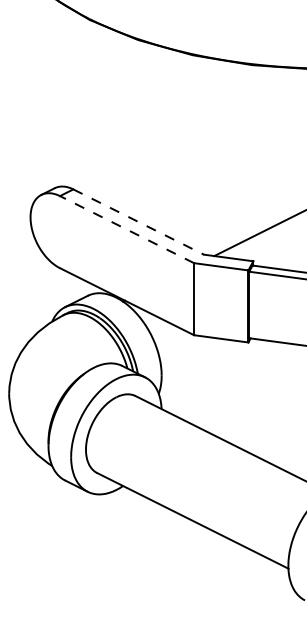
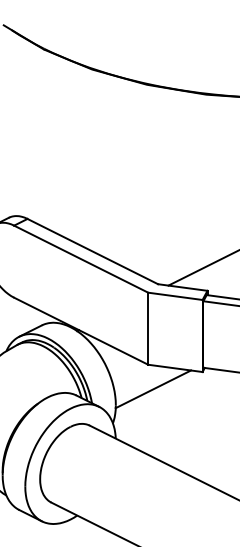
line: (138, 222) -> (92, 252), dashed -> solid
line: (127, 229) -> (81, 259), dashed -> solid
line: (198, 359) -> (152, 389), added

